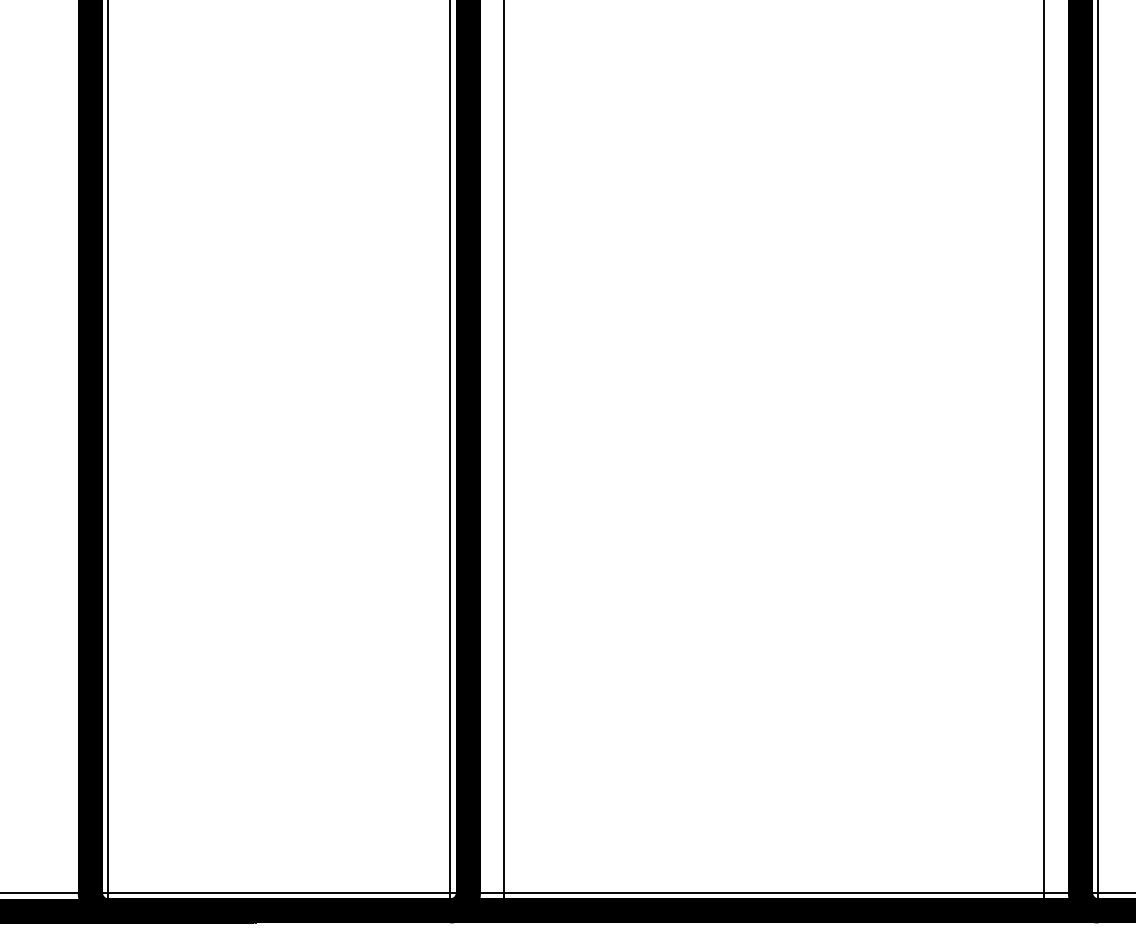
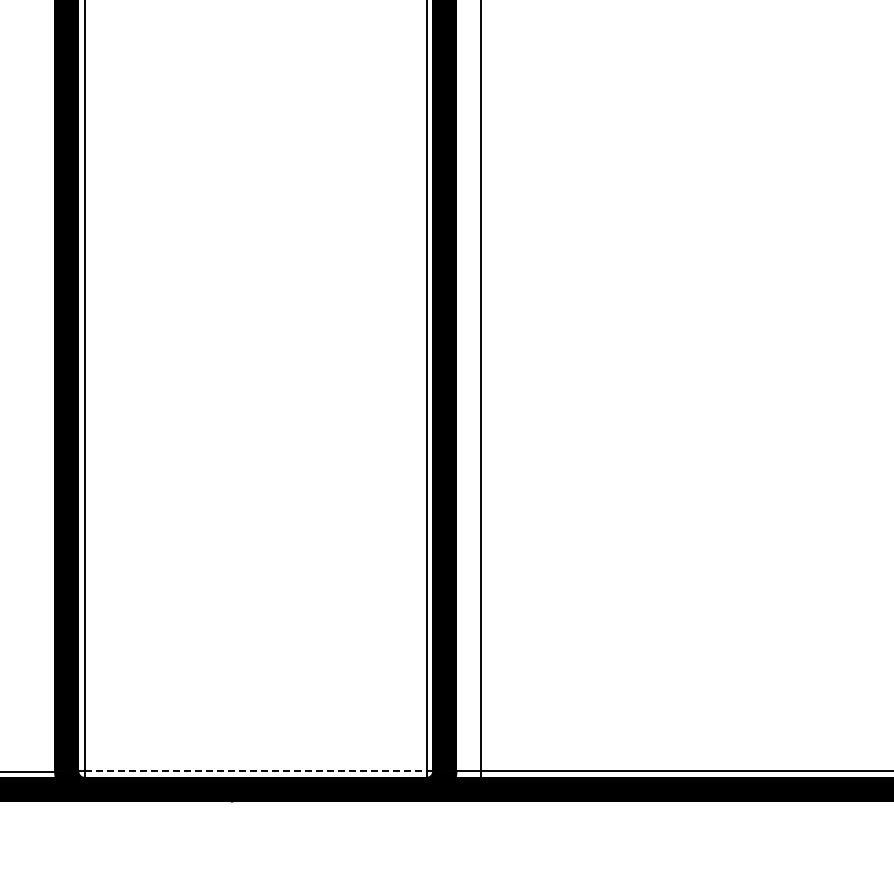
line: (279, 892) -> (255, 771), solid -> dashed

